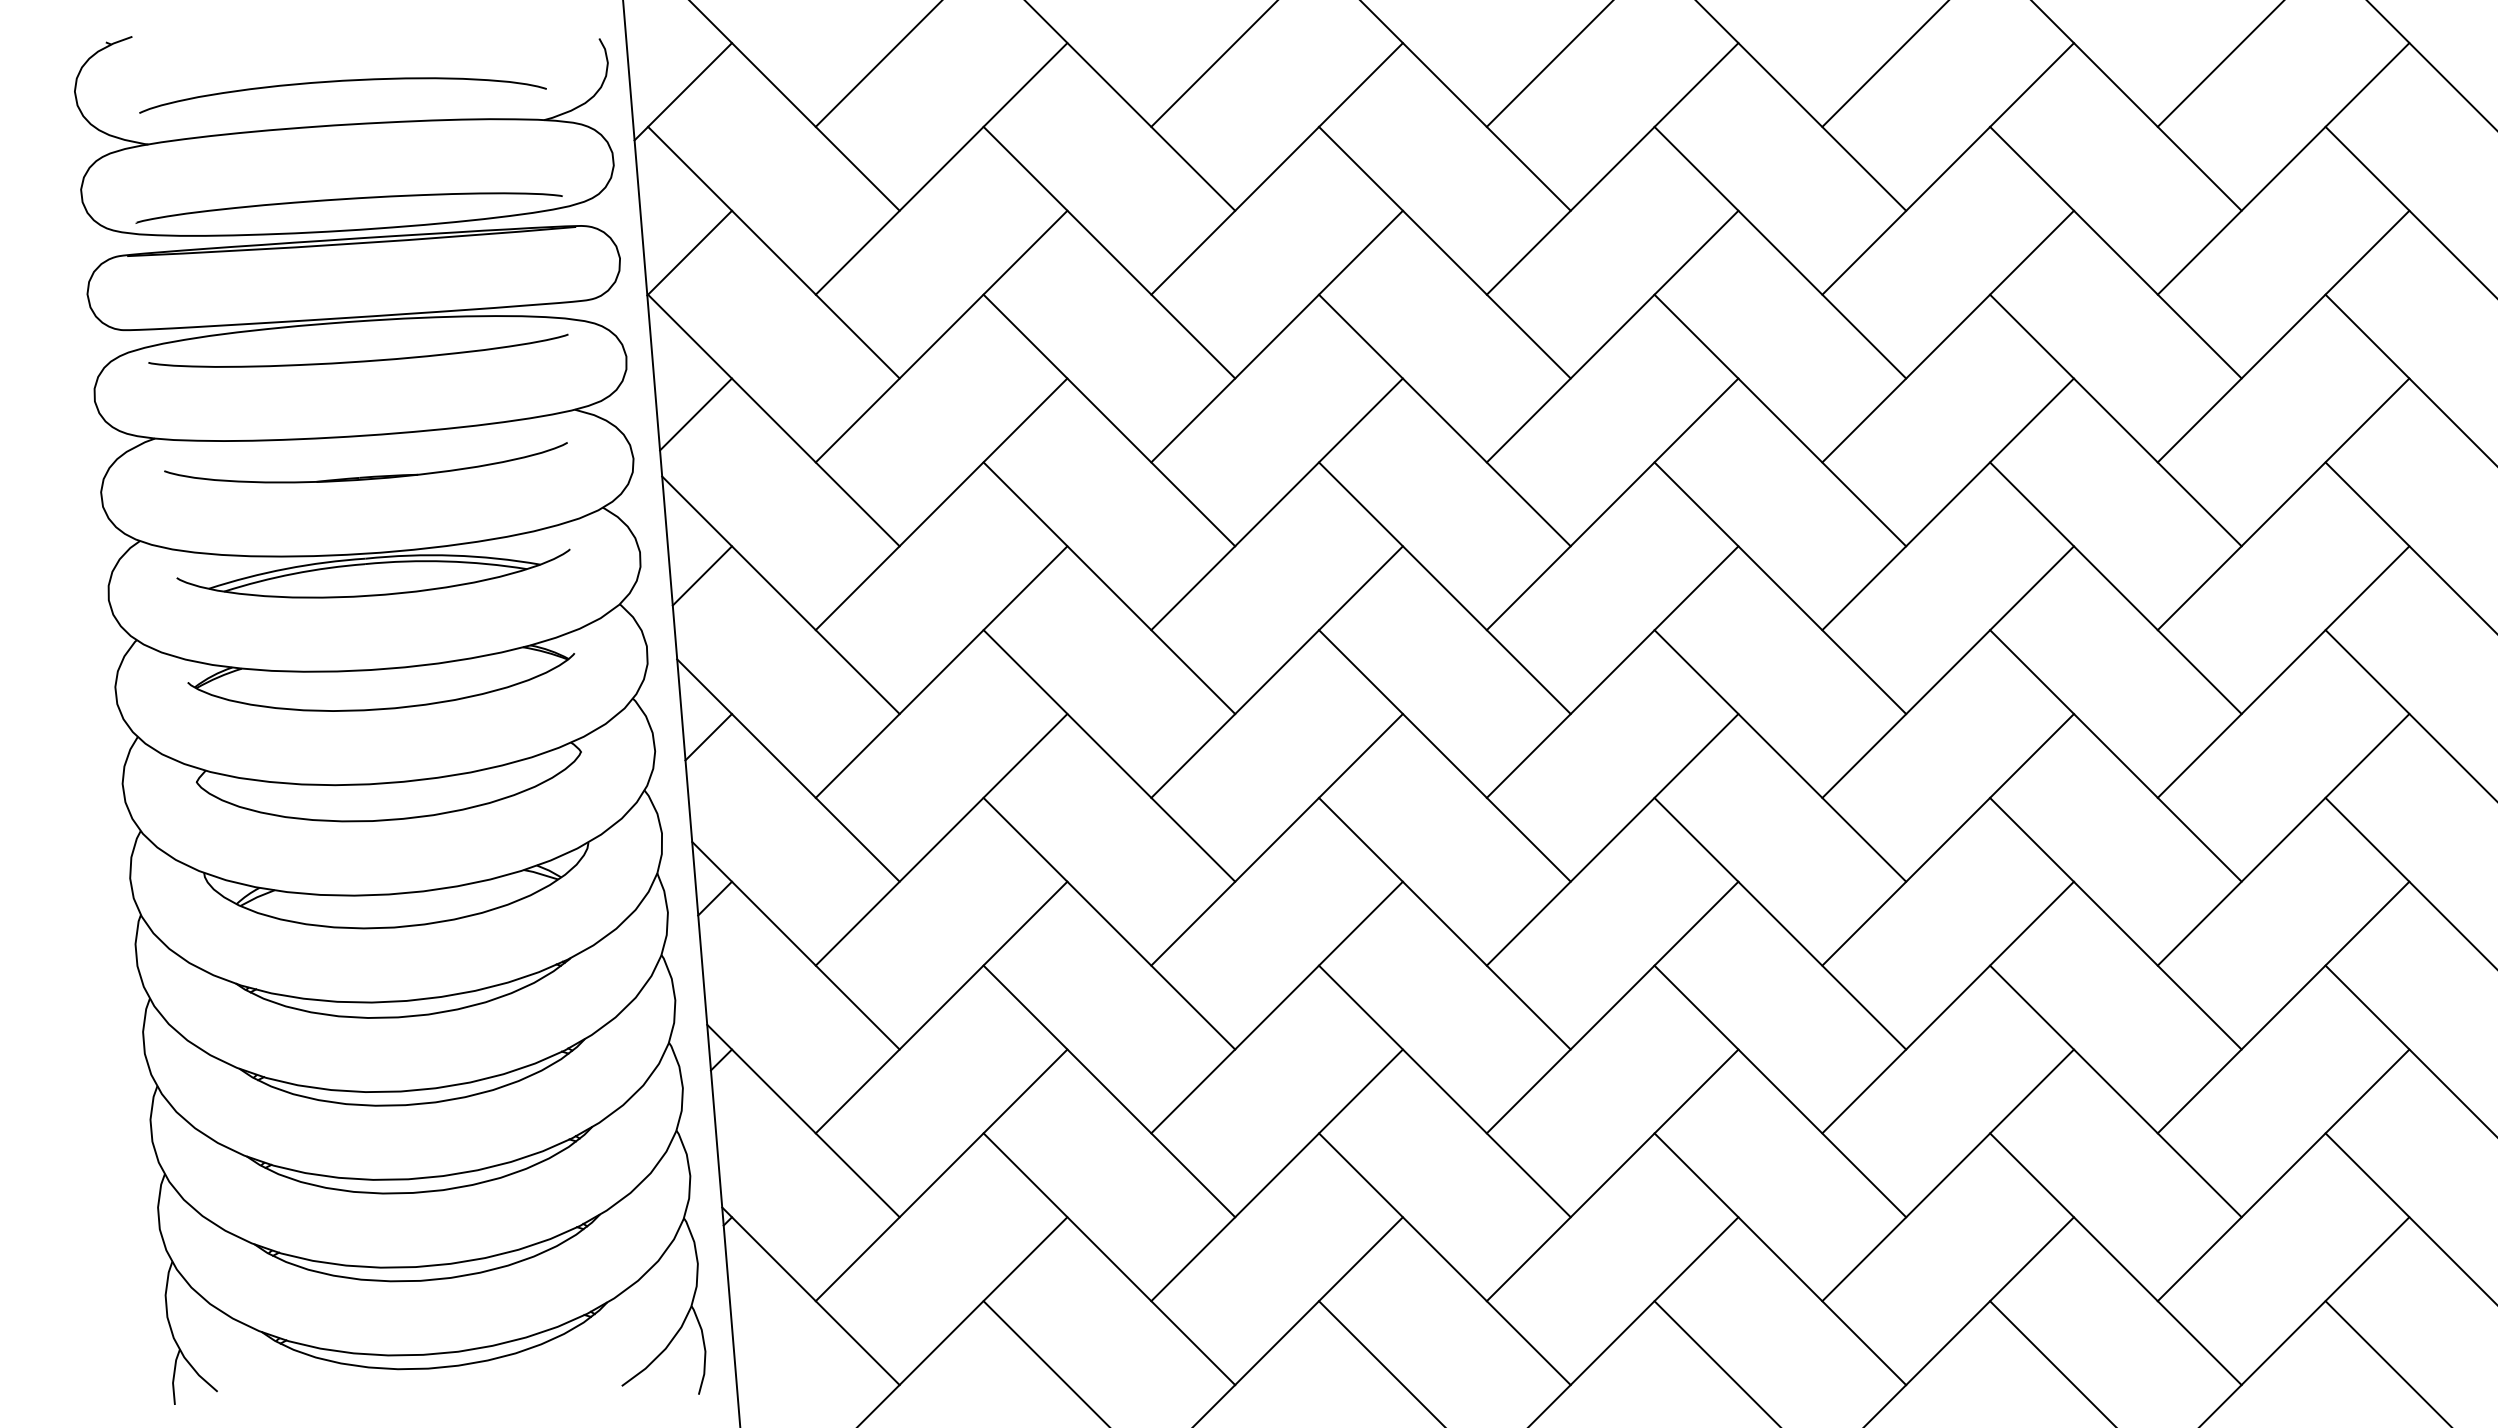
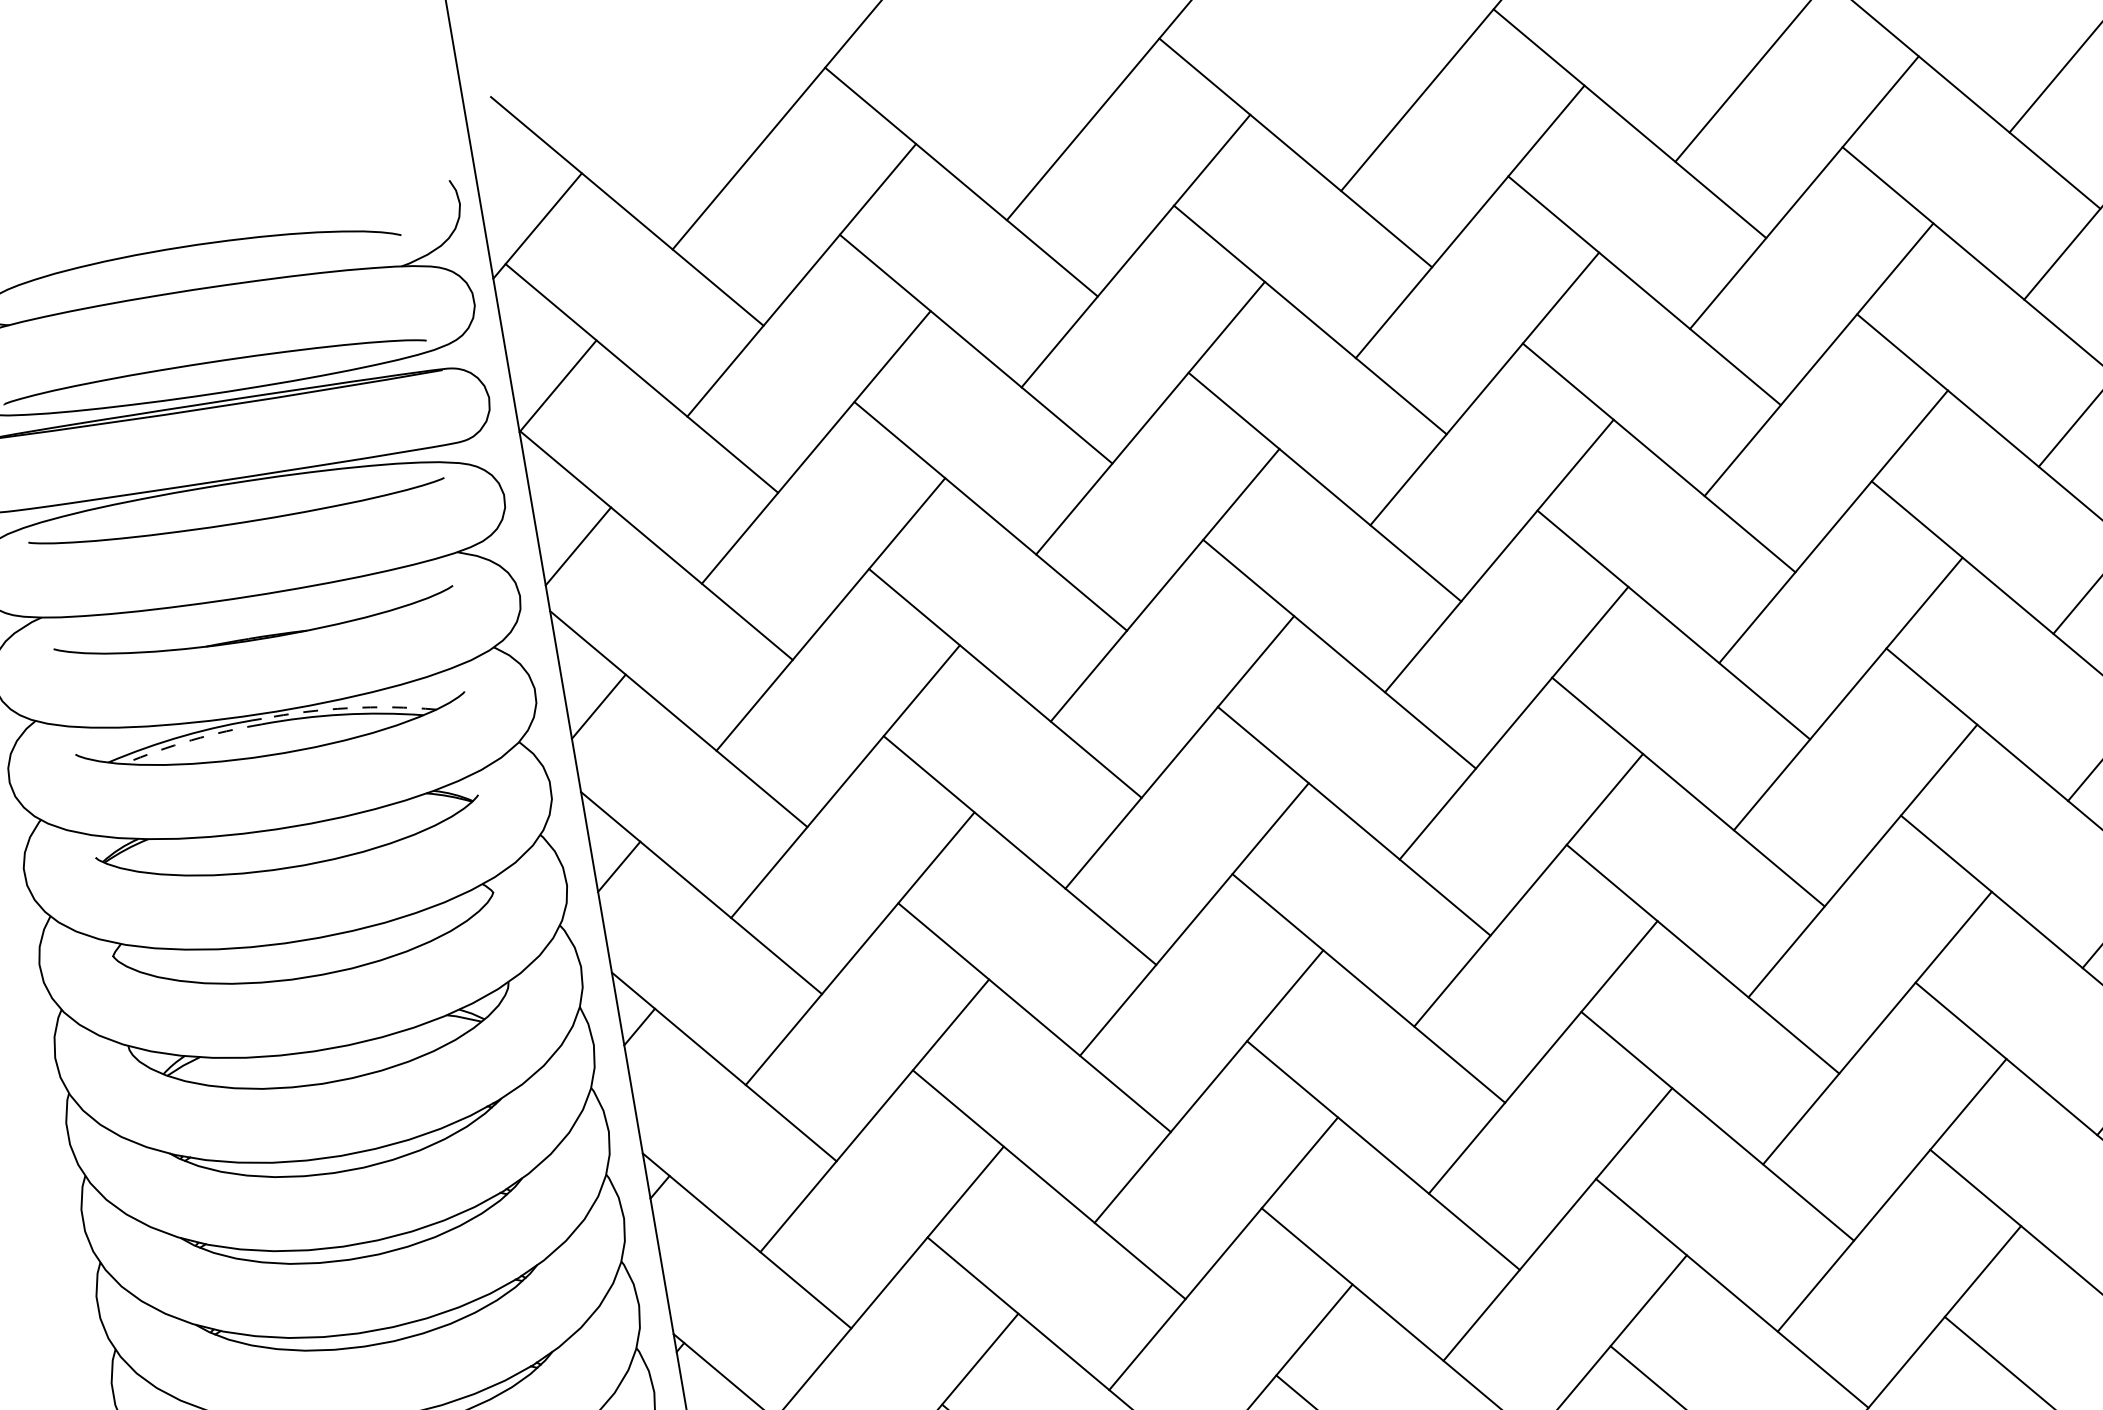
arc: (453, 555) -> (349, 708), solid -> dashed
arc: (293, 573) -> (191, 739), solid -> dashed

